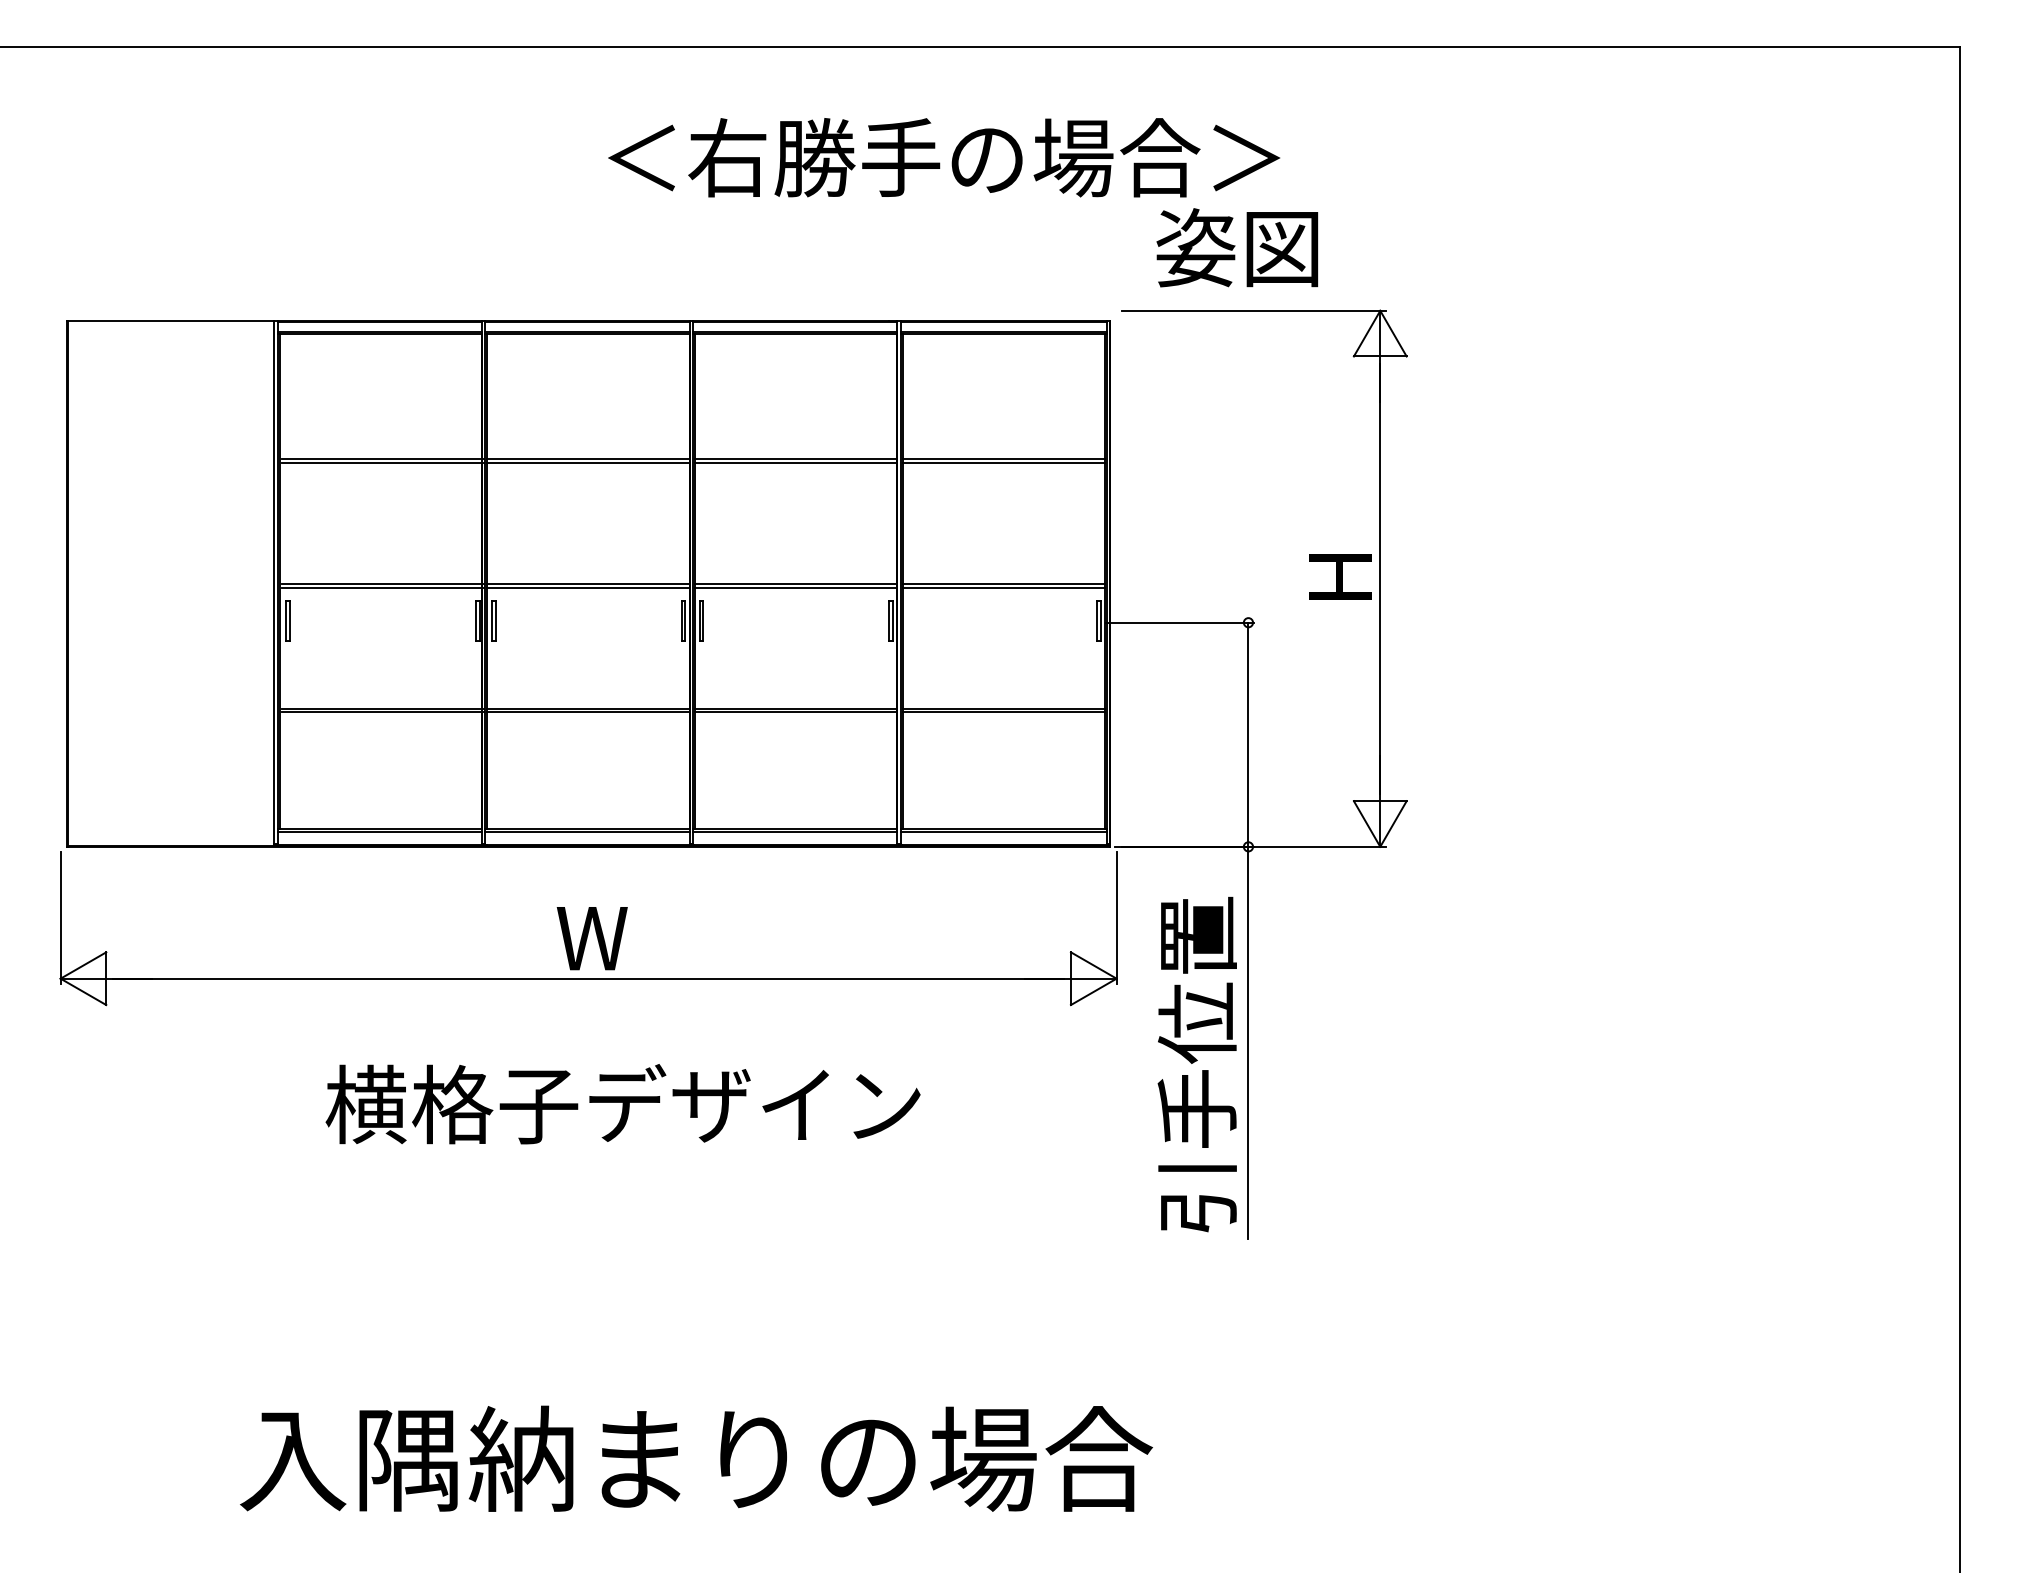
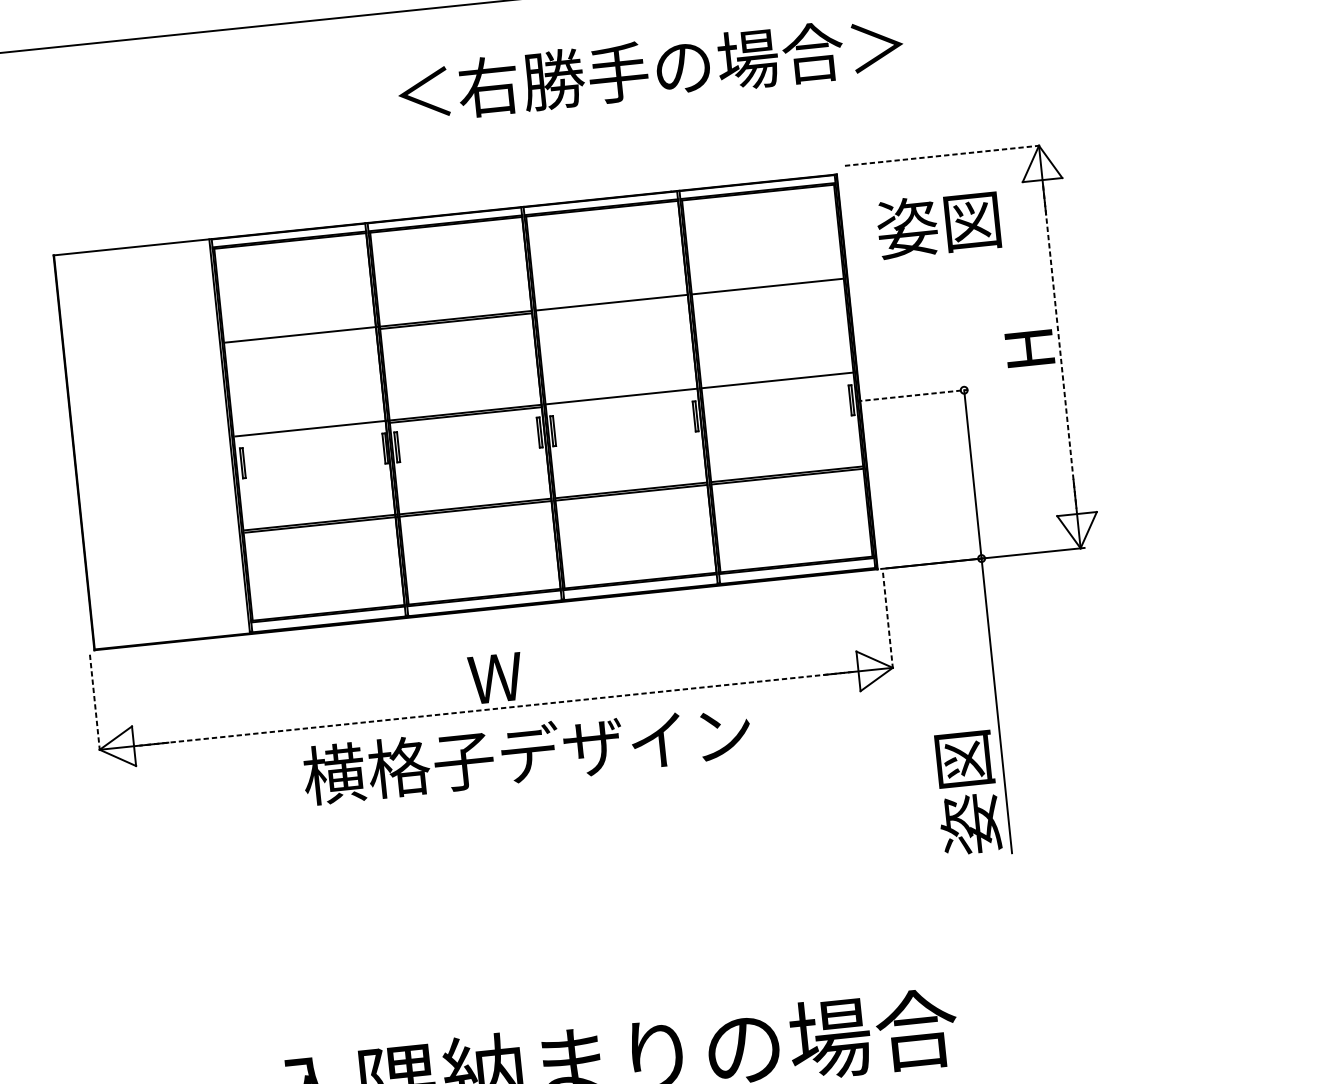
text: (944, 157) -> (651, 69), moved
text: (1237, 247) -> (938, 224), moved
line: (1253, 310) -> (943, 155), solid -> dashed
line: (382, 462) -> (301, 337), removed
line: (796, 462) -> (612, 305), removed
line: (1003, 462) -> (767, 288), removed
line: (1380, 579) -> (1060, 347), solid -> dashed
line: (382, 587) -> (311, 431), removed
line: (796, 587) -> (622, 398), removed
line: (1003, 587) -> (777, 382), removed
line: (1179, 622) -> (912, 395), solid -> dashed
line: (60, 918) -> (95, 704), solid -> dashed
line: (1116, 918) -> (888, 622), solid -> dashed
line: (588, 978) -> (496, 708), solid -> dashed
text: (1196, 1065) -> (959, 726), 引手位置 -> 姿図
text: (622, 1104) -> (526, 754), moved

